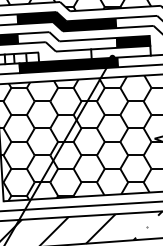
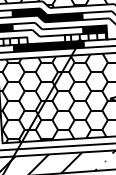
hatch: (124, 51) -> (88, 36), added

